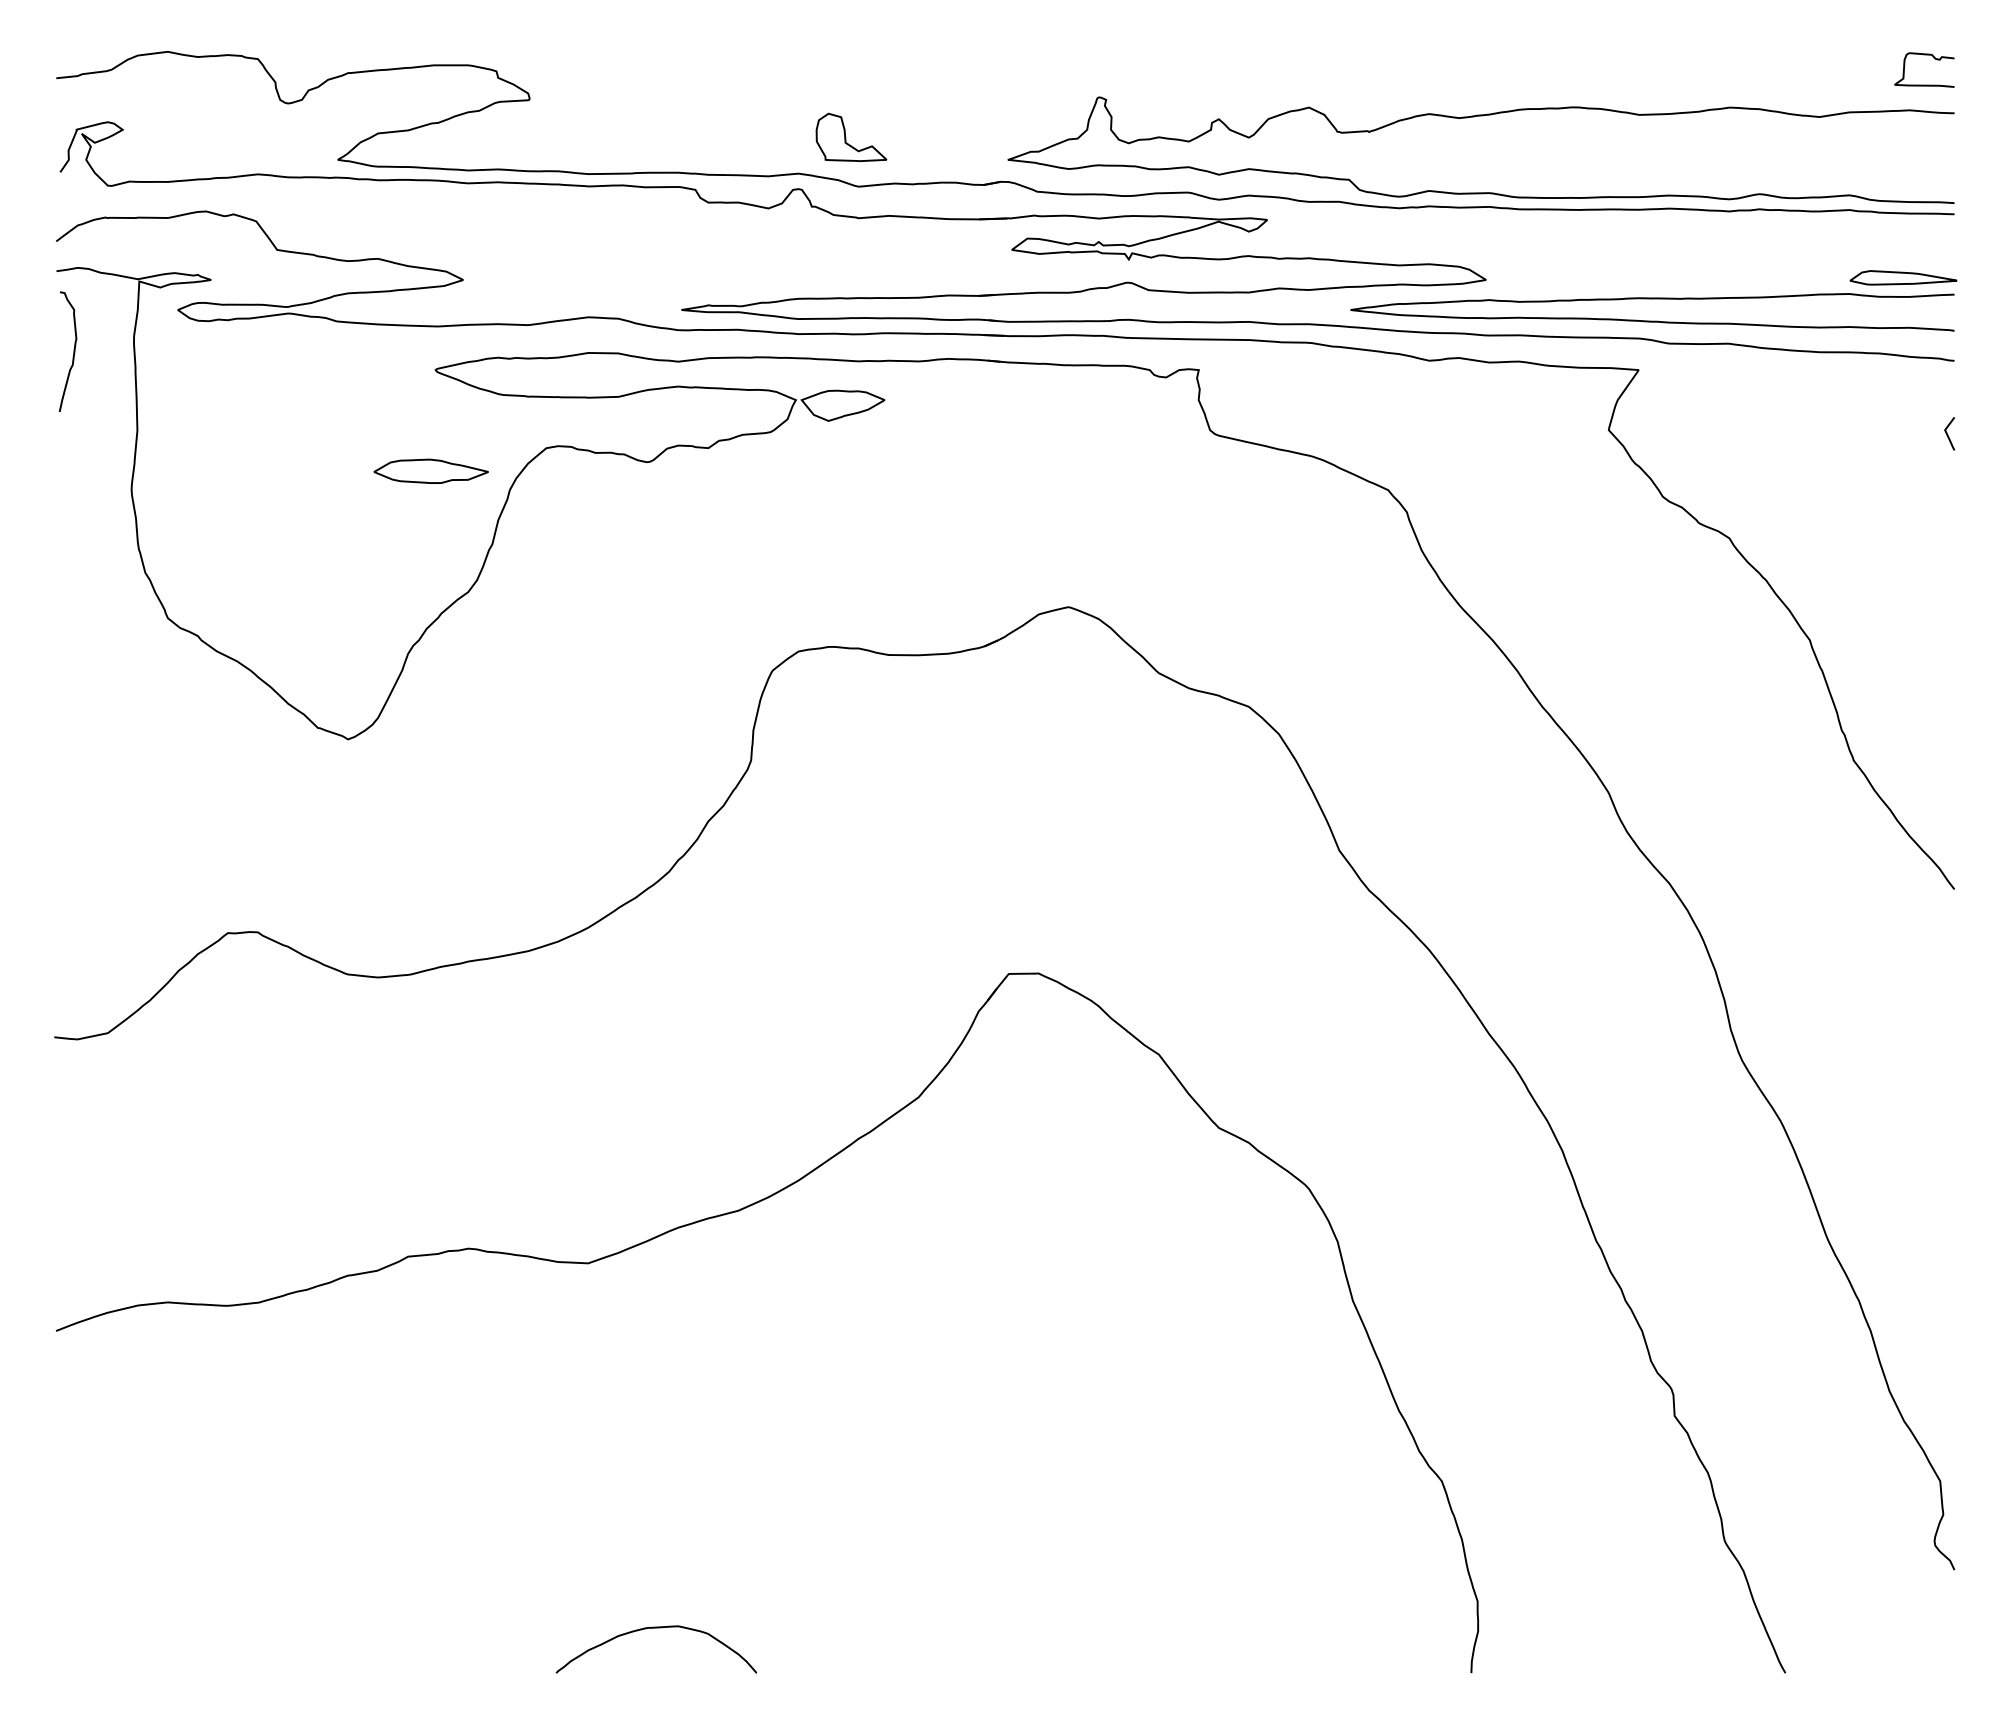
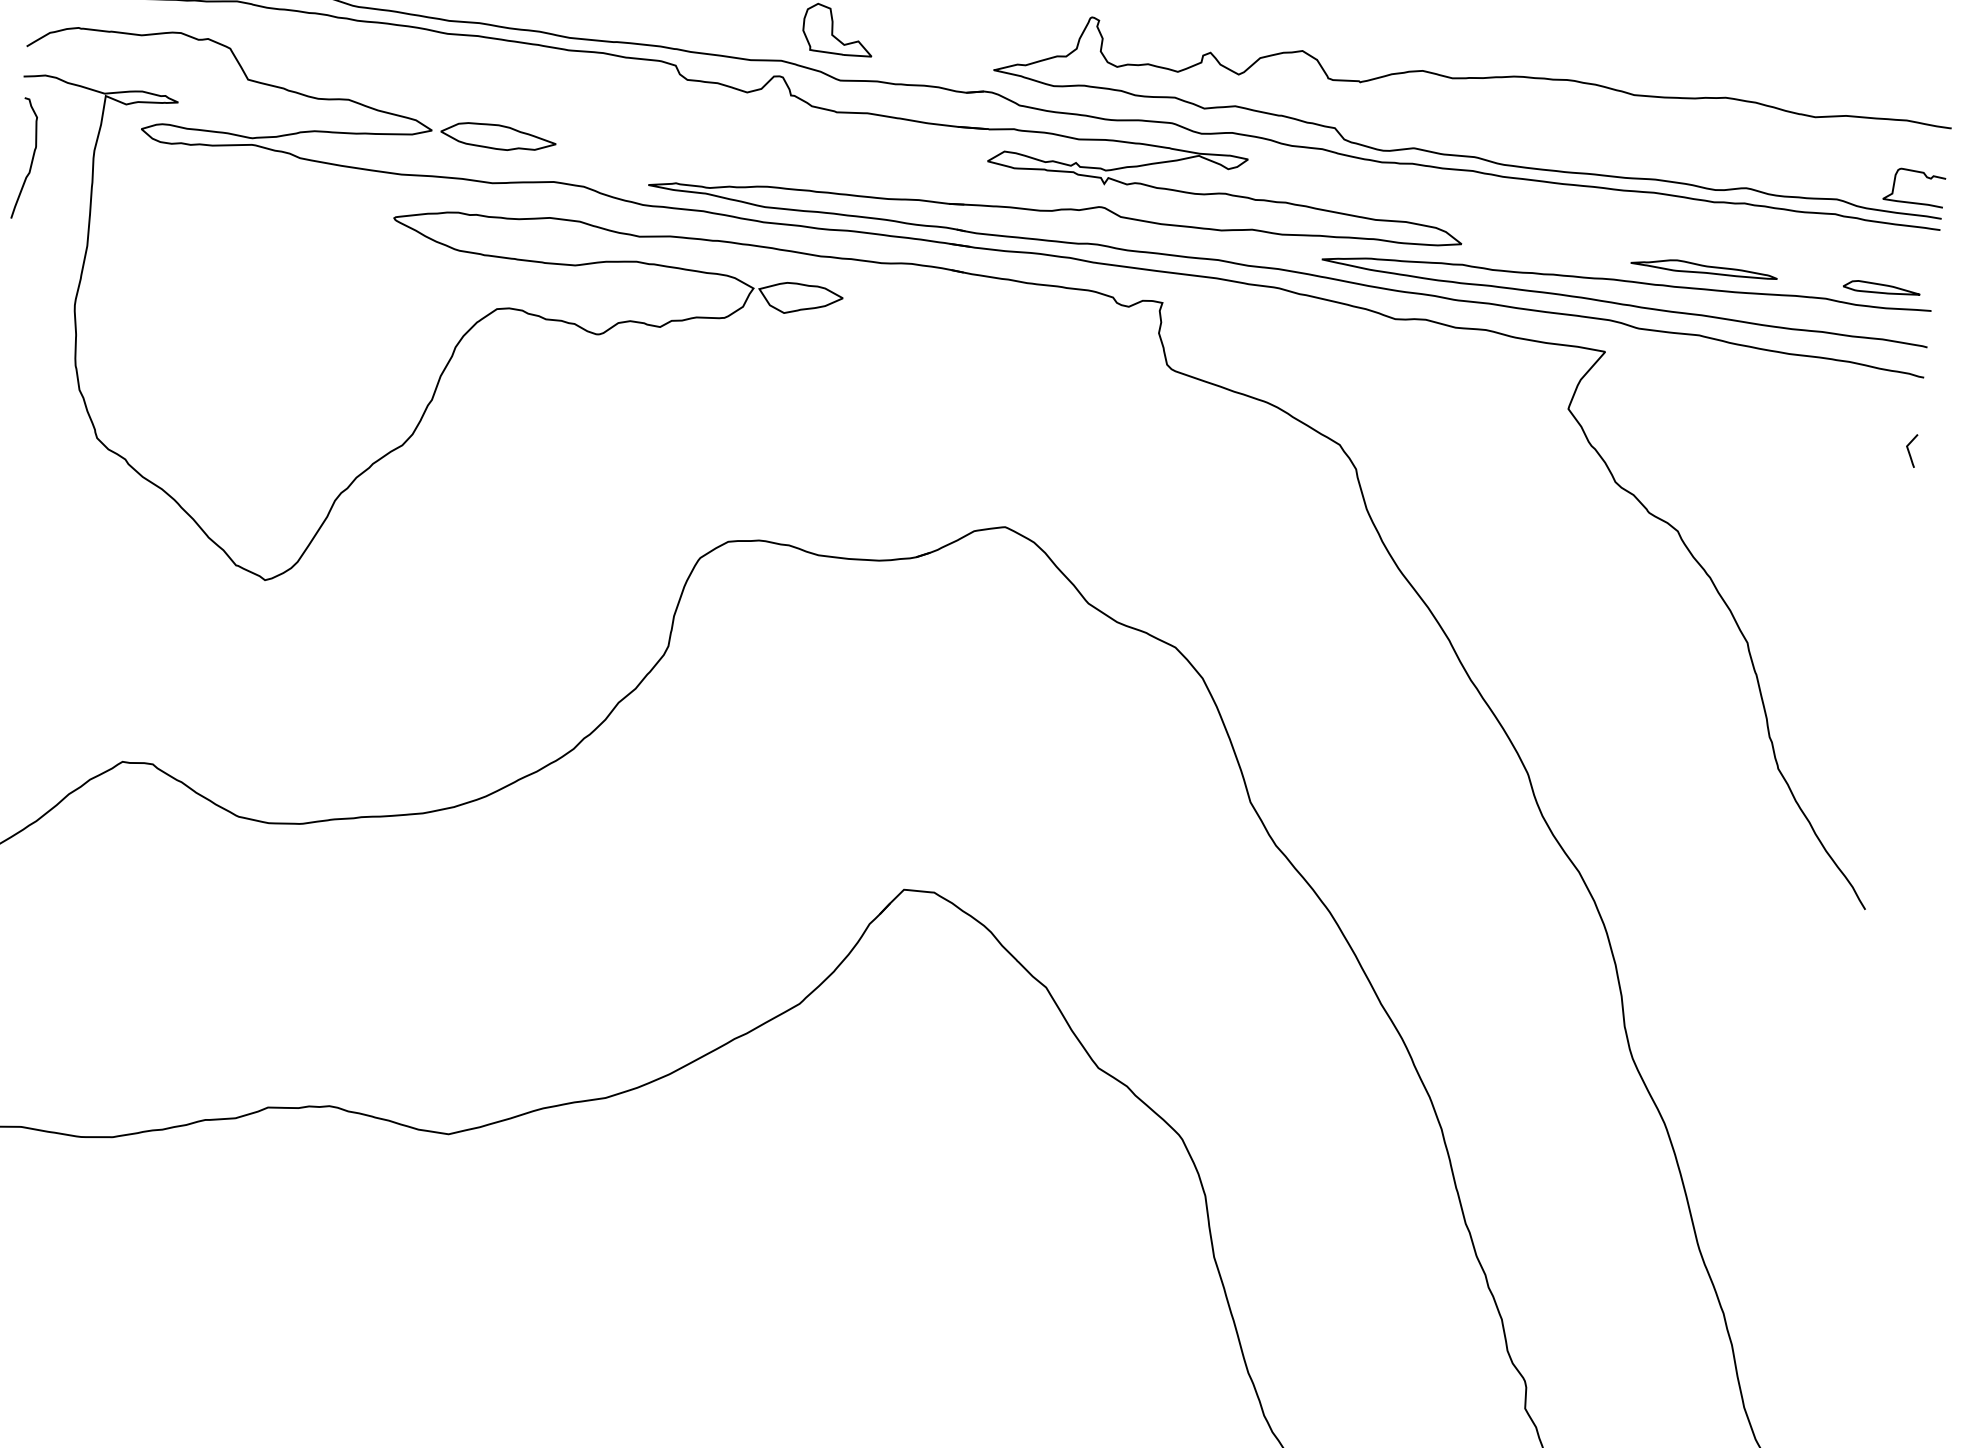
curve: (1924, 55) -> (1916, 172), moved
part: (1726, 277) -> (1703, 268), added
part: (1902, 277) -> (1881, 287), size x0.71
part: (430, 470) -> (497, 136), moved

